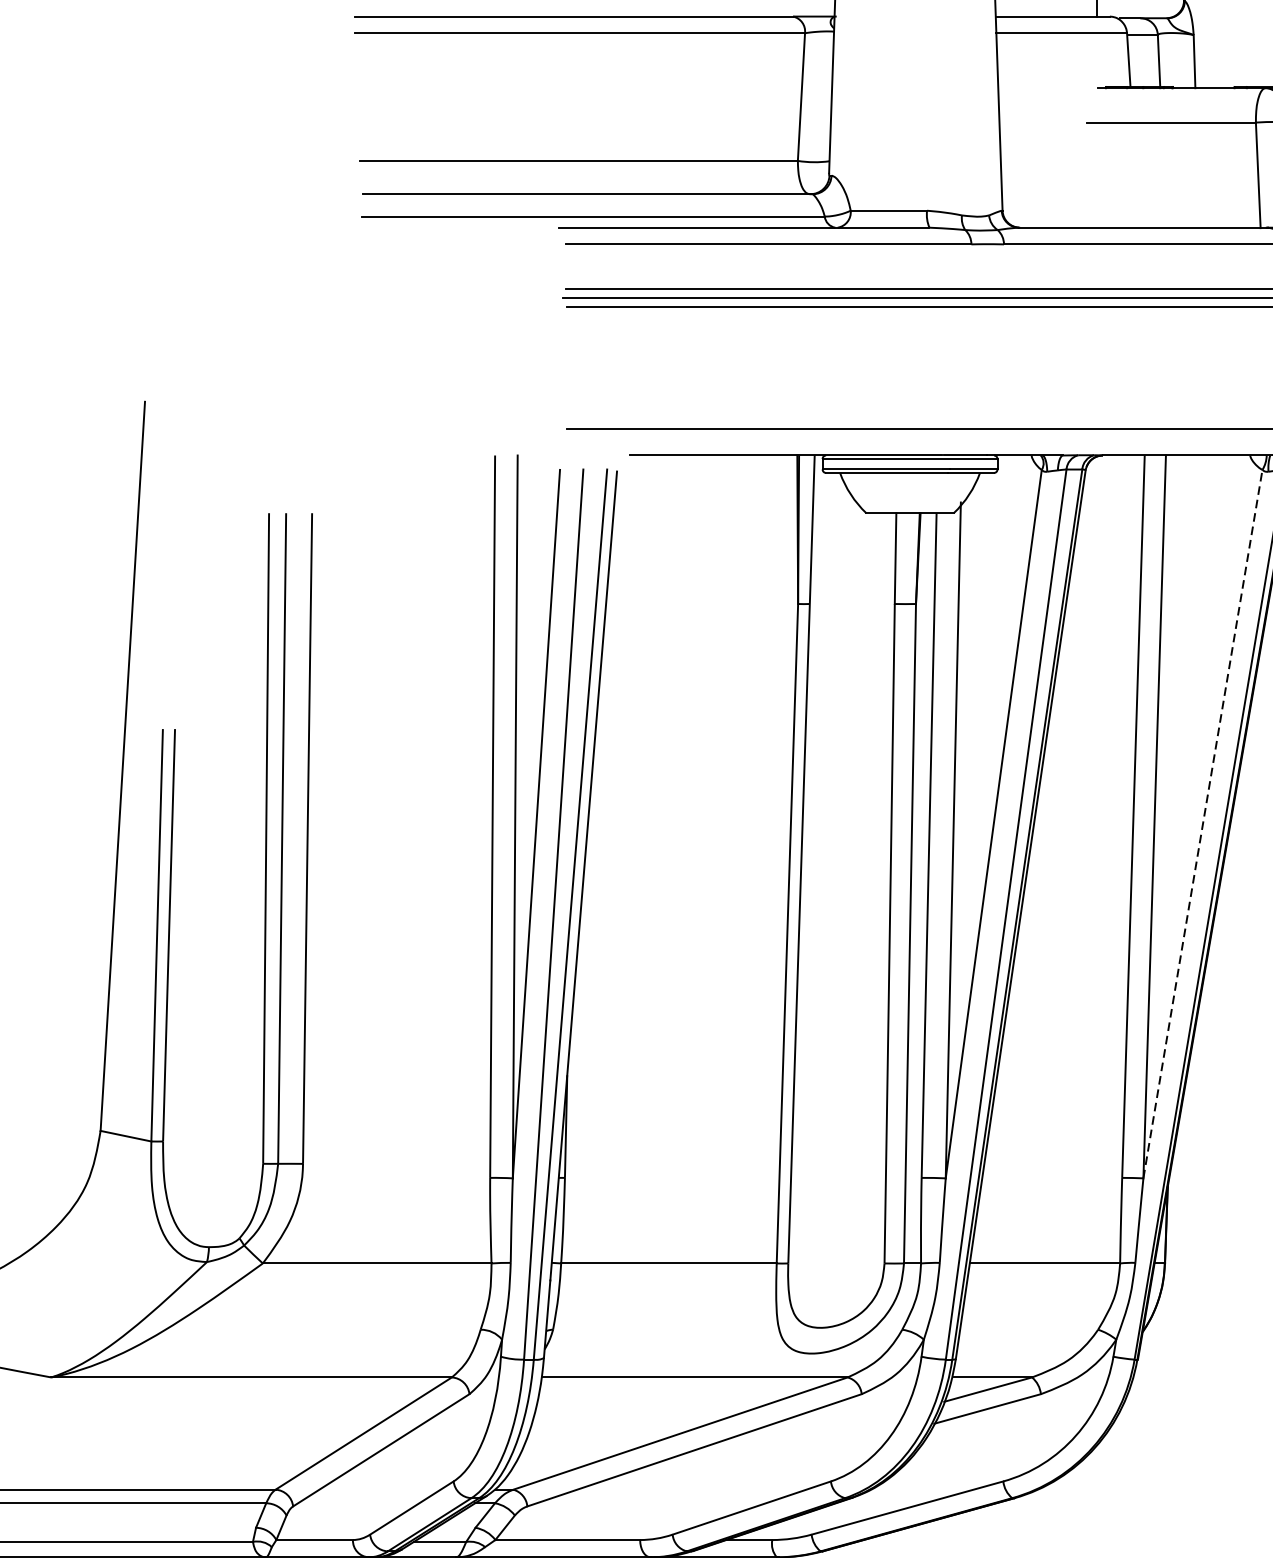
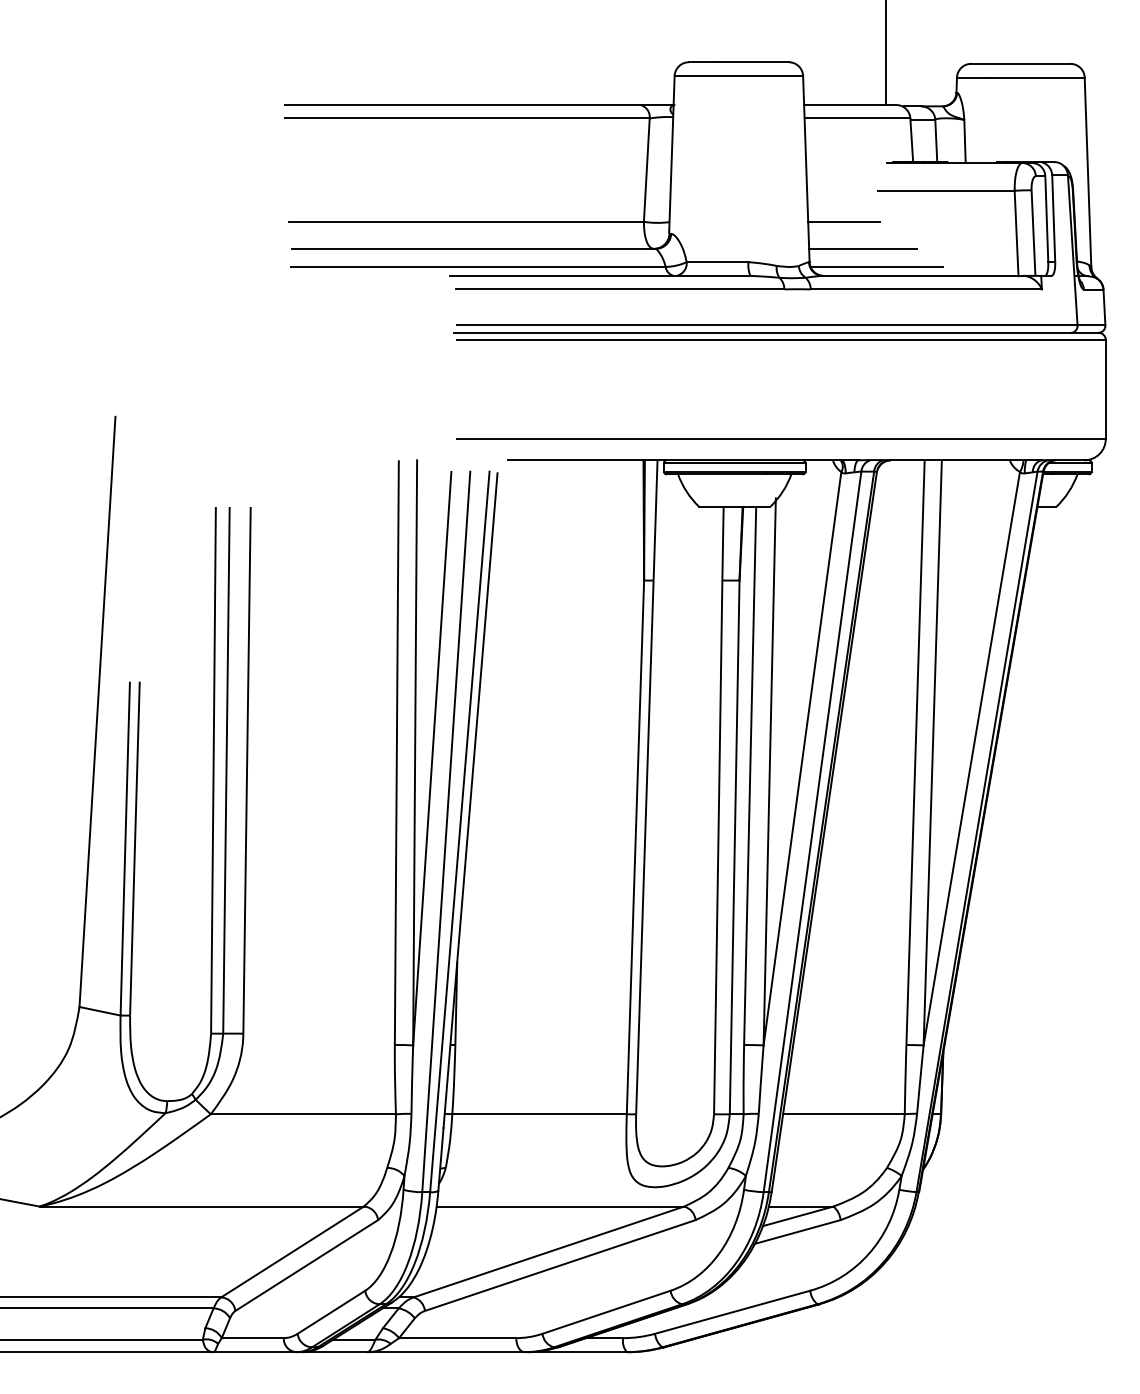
line: (1044, 160) -> (843, 221), added
line: (1067, 193) -> (862, 248), added
line: (1085, 216) -> (876, 266), added
line: (1202, 823) -> (971, 758), dashed -> solid

